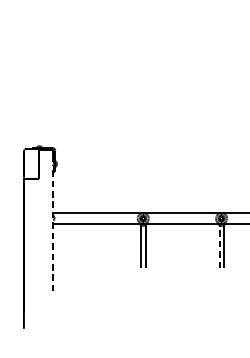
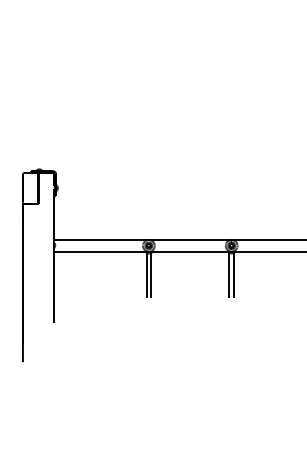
line: (53, 227) -> (54, 255), dashed -> solid
line: (219, 246) -> (229, 275), dashed -> solid

